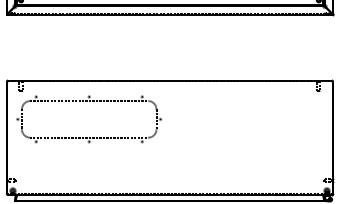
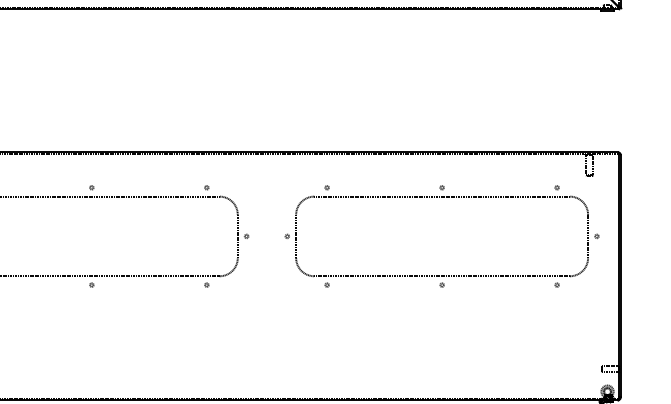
part: (250, 101) -> (441, 197), added

